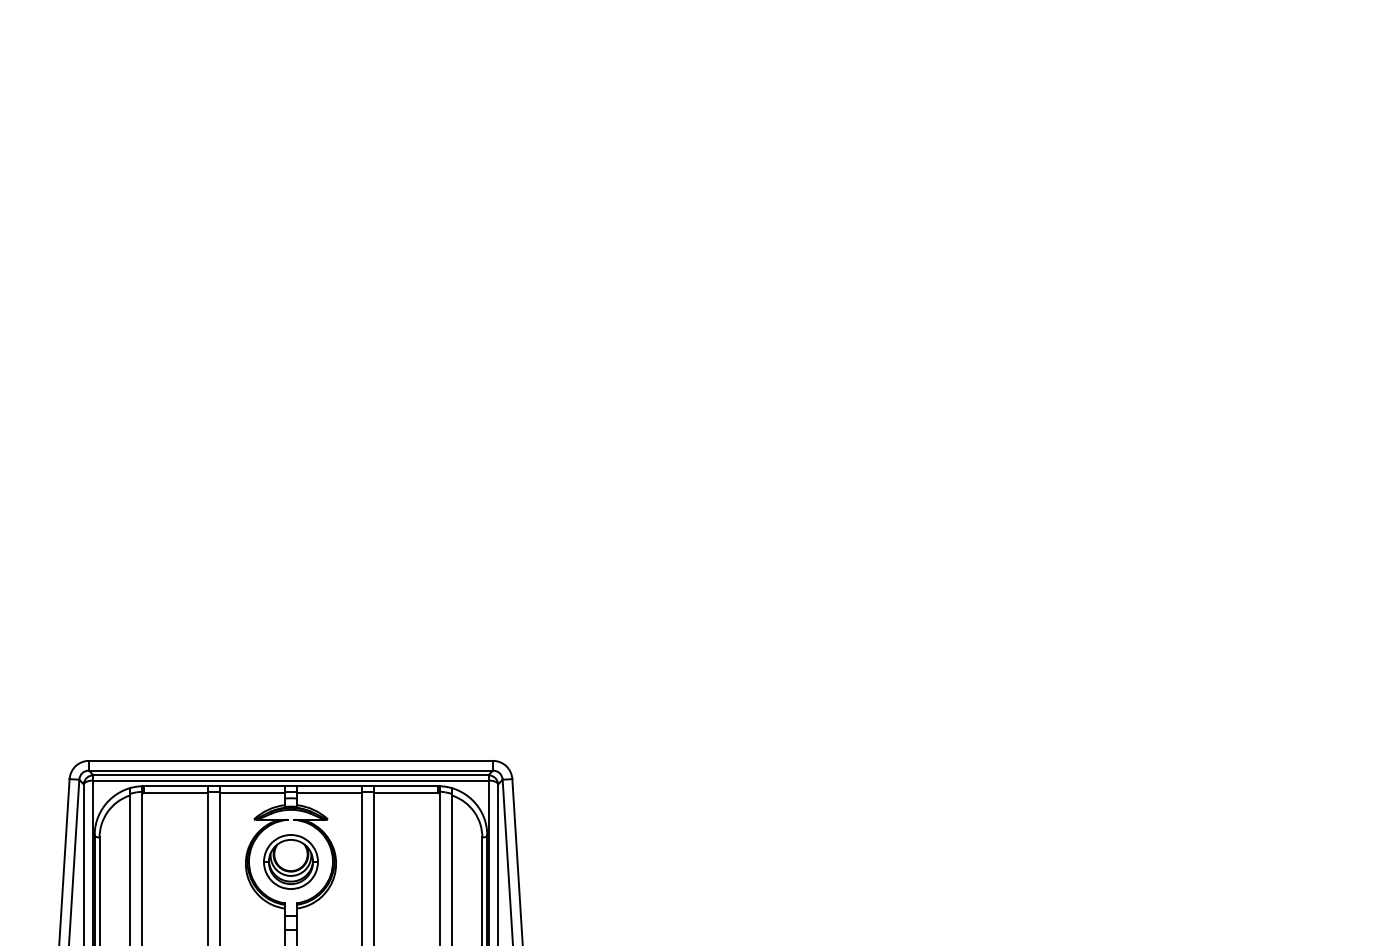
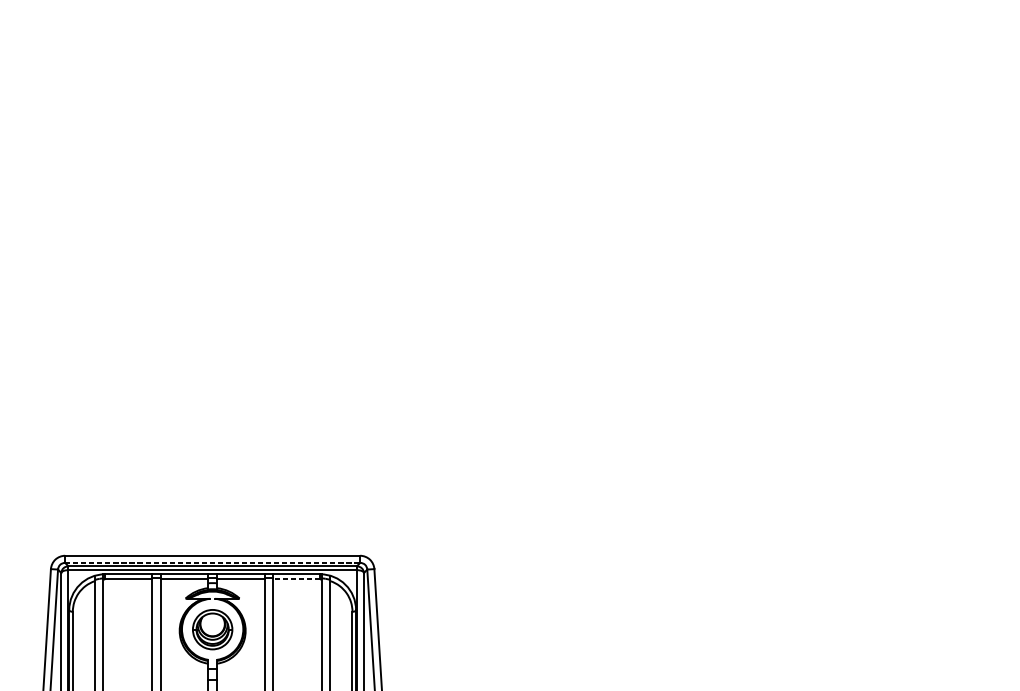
line: (290, 770) -> (212, 562), solid -> dashed
line: (405, 793) -> (296, 579), solid -> dashed

